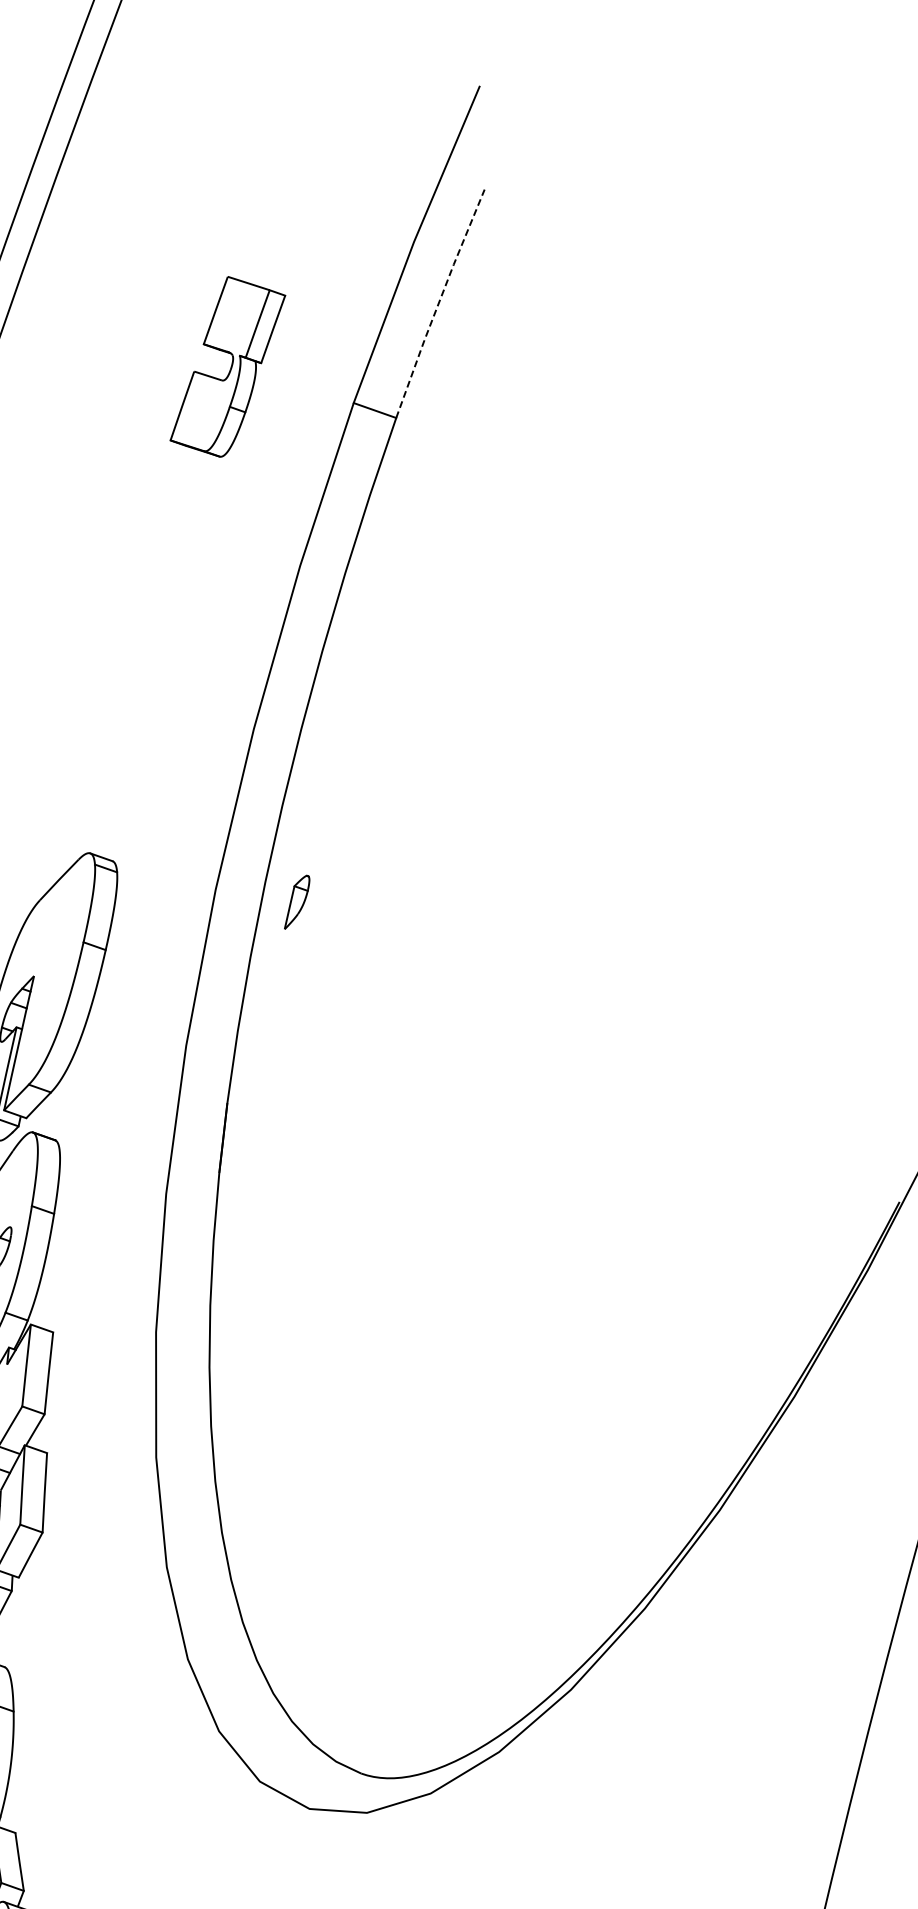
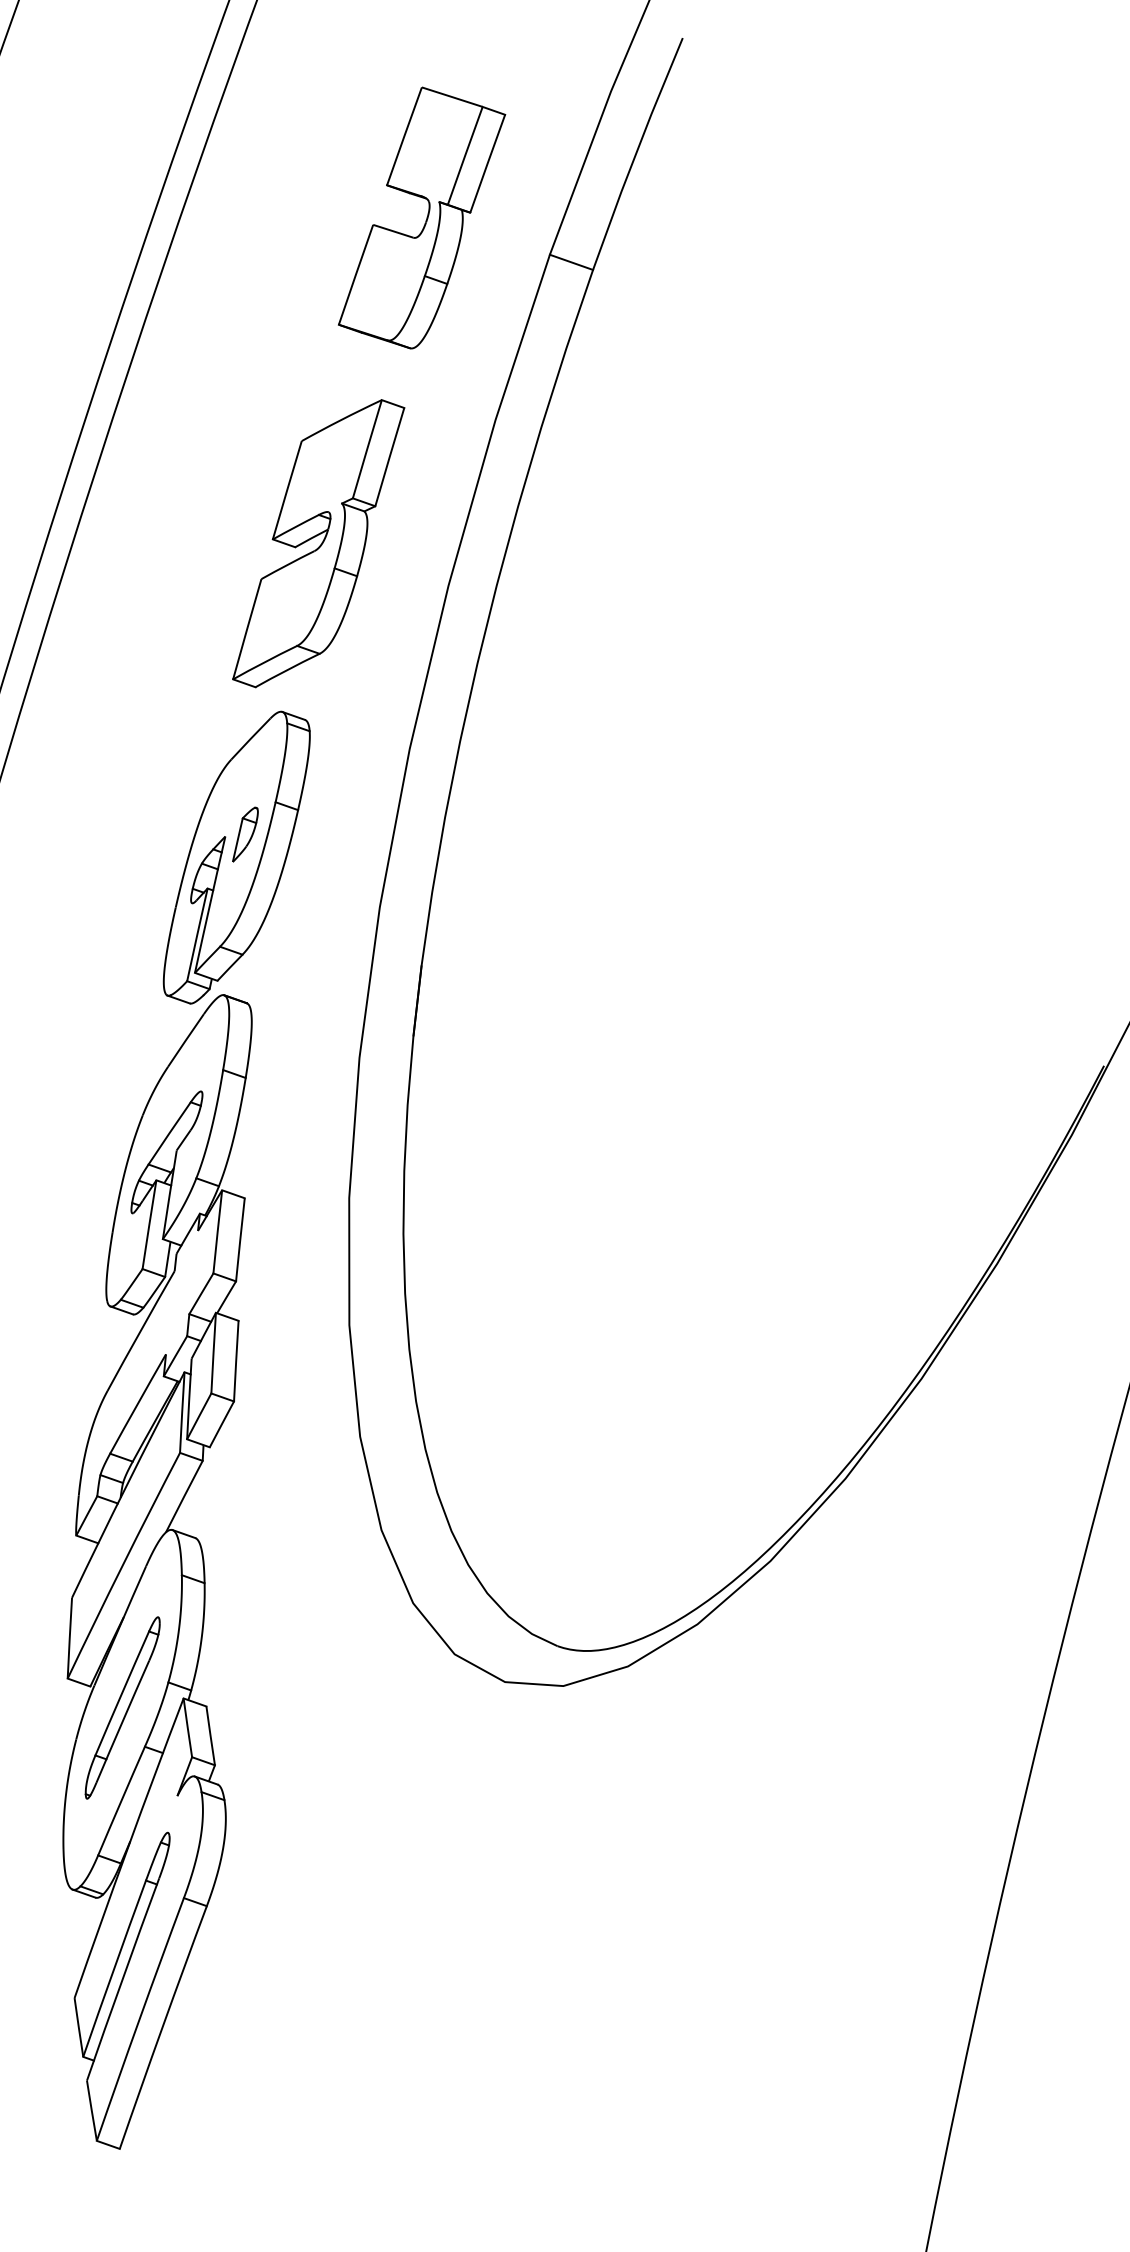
line: (439, 303) -> (636, 153), dashed -> solid
part: (228, 366) -> (422, 217), size x1.43
part: (125, 687) -> (318, 543), added
part: (297, 902) -> (245, 834), moved

